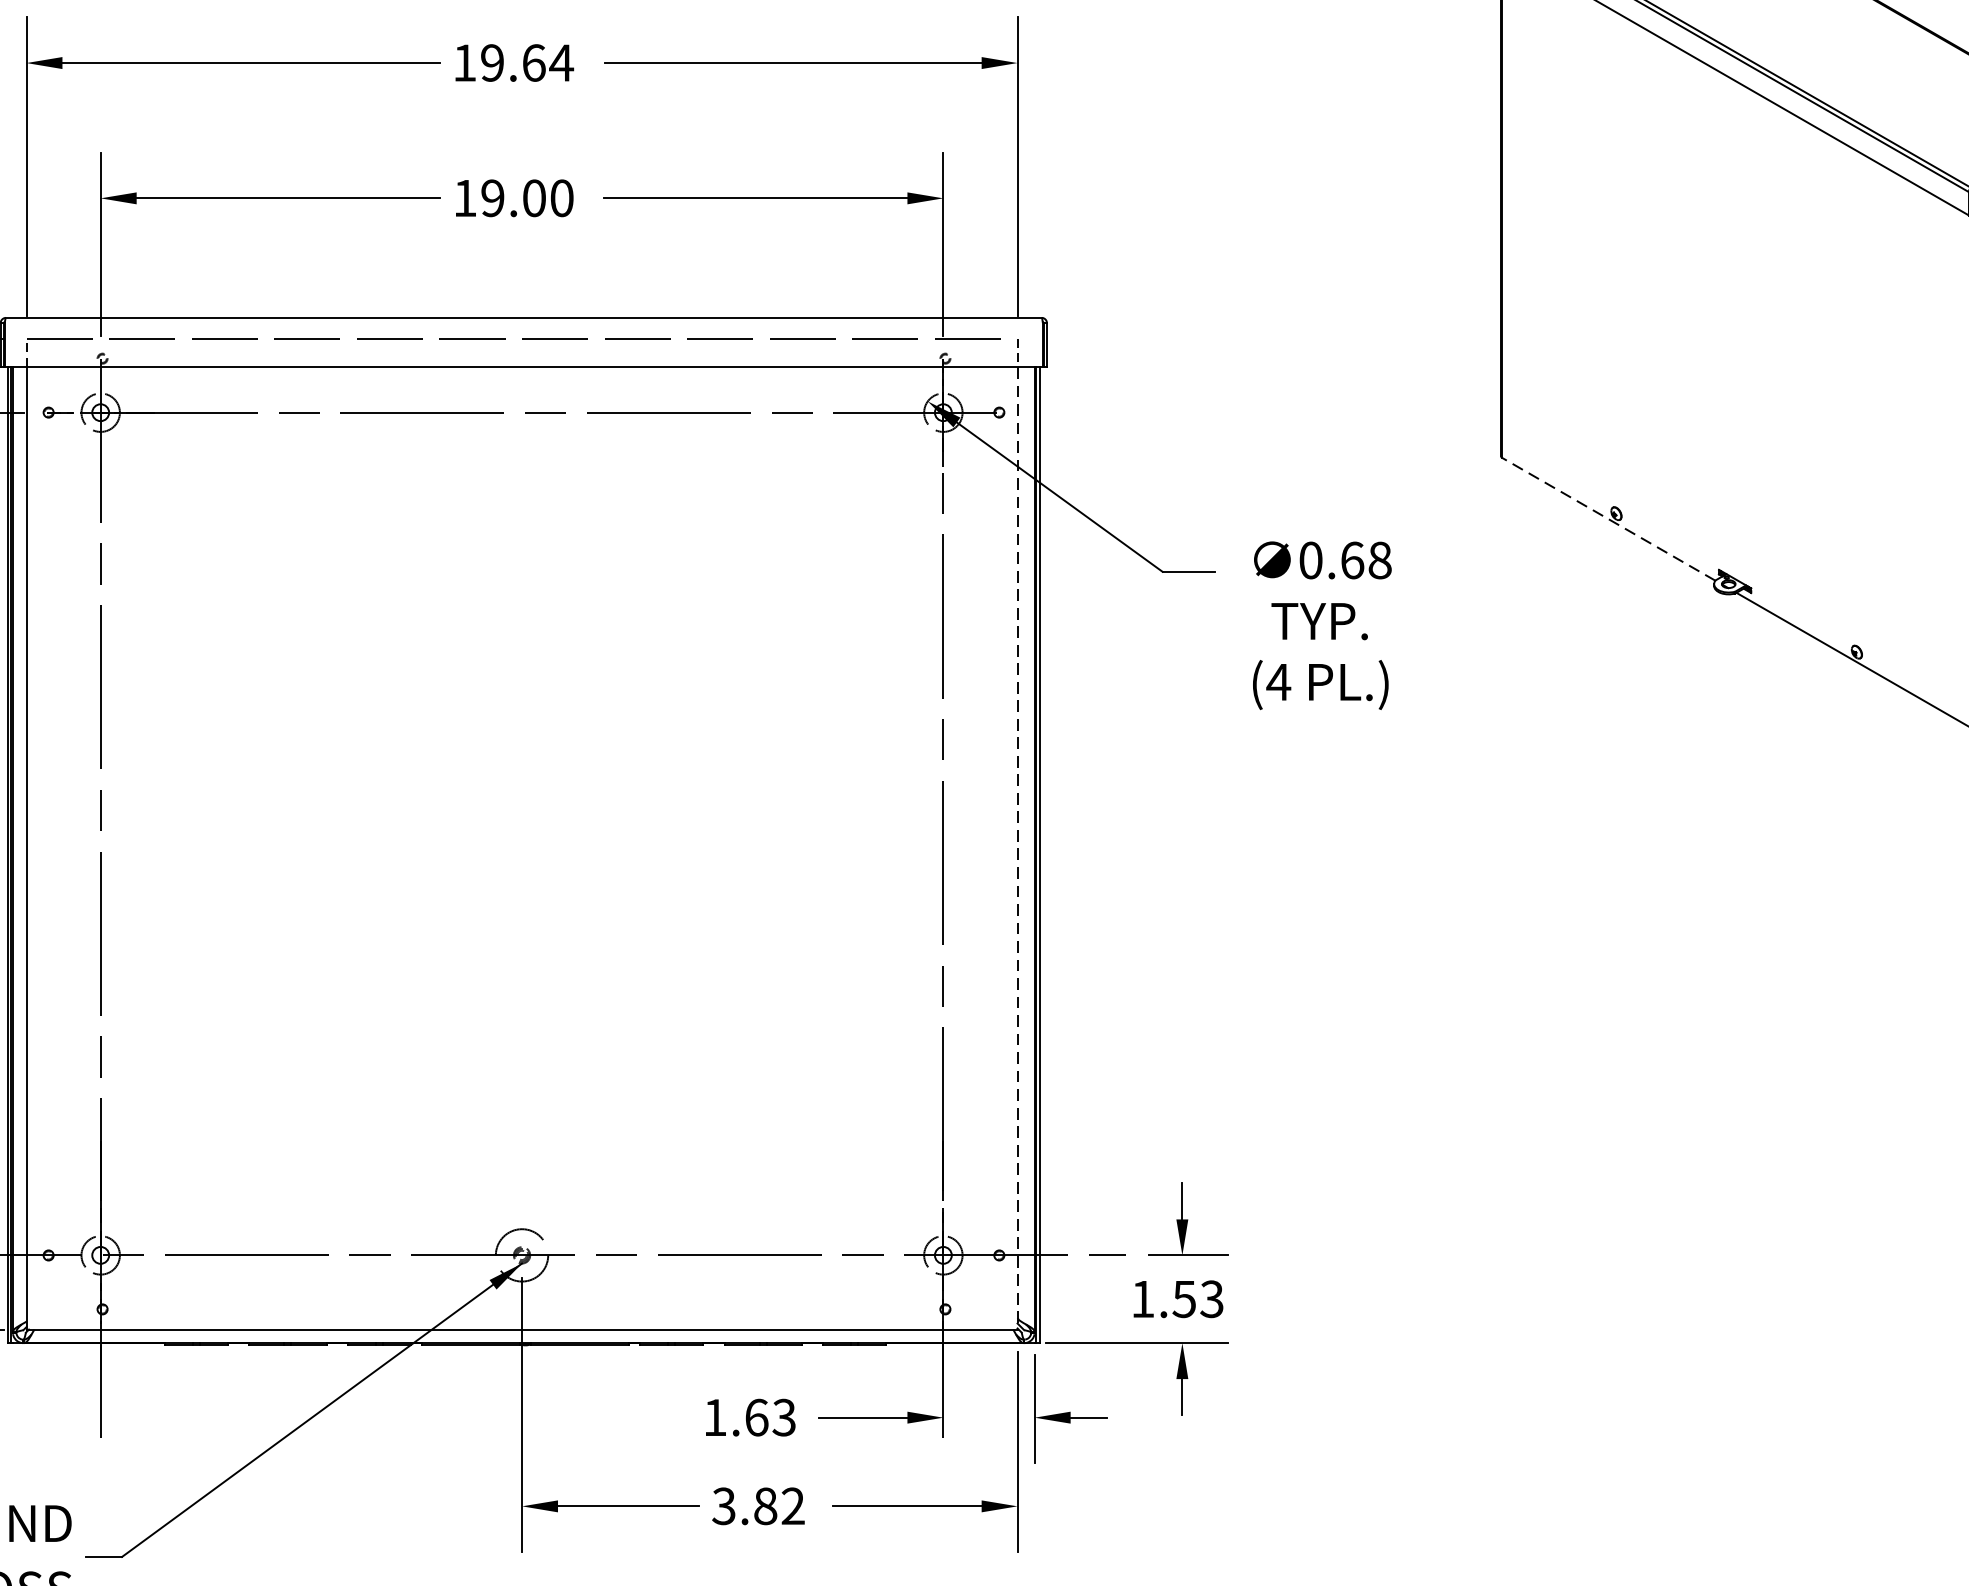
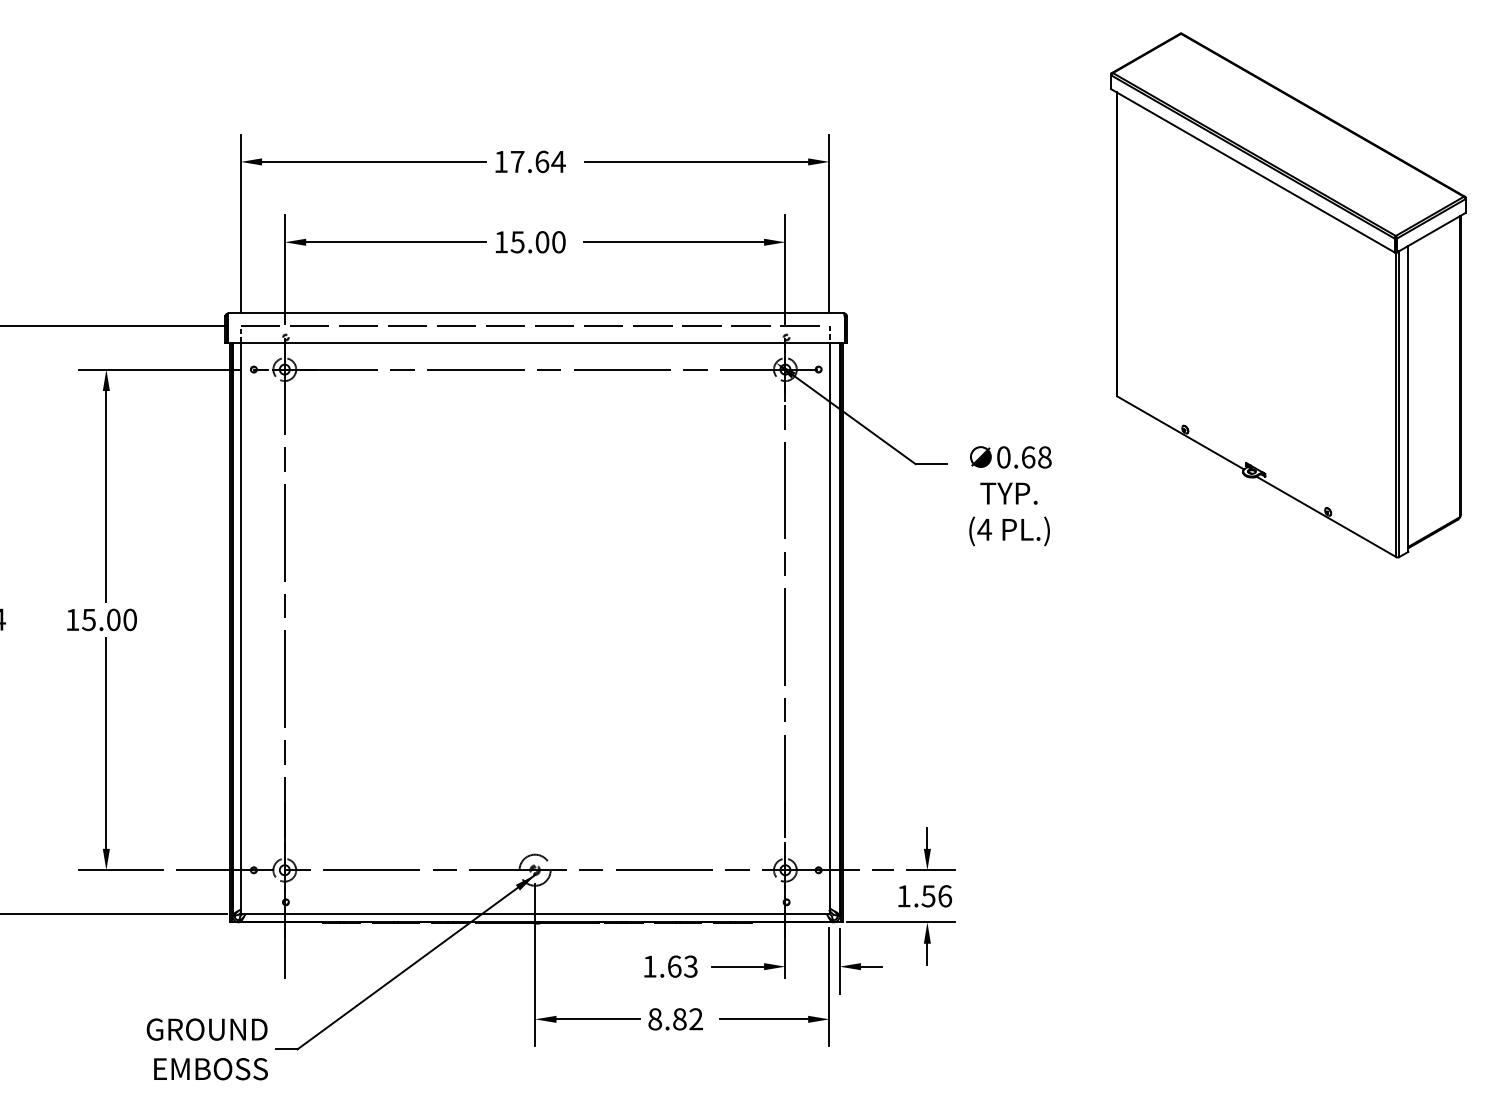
text: (492, 62) -> (517, 161), 19.64 -> 17.64
text: (492, 198) -> (517, 242), 19.00 -> 15.00
line: (1608, 518) -> (1180, 432), dashed -> solid
line: (1017, 848) -> (829, 628), dashed -> solid
text: (1212, 1299) -> (945, 896), 1.53 -> 1.56
text: (724, 1506) -> (655, 1019), 3.82 -> 8.82

